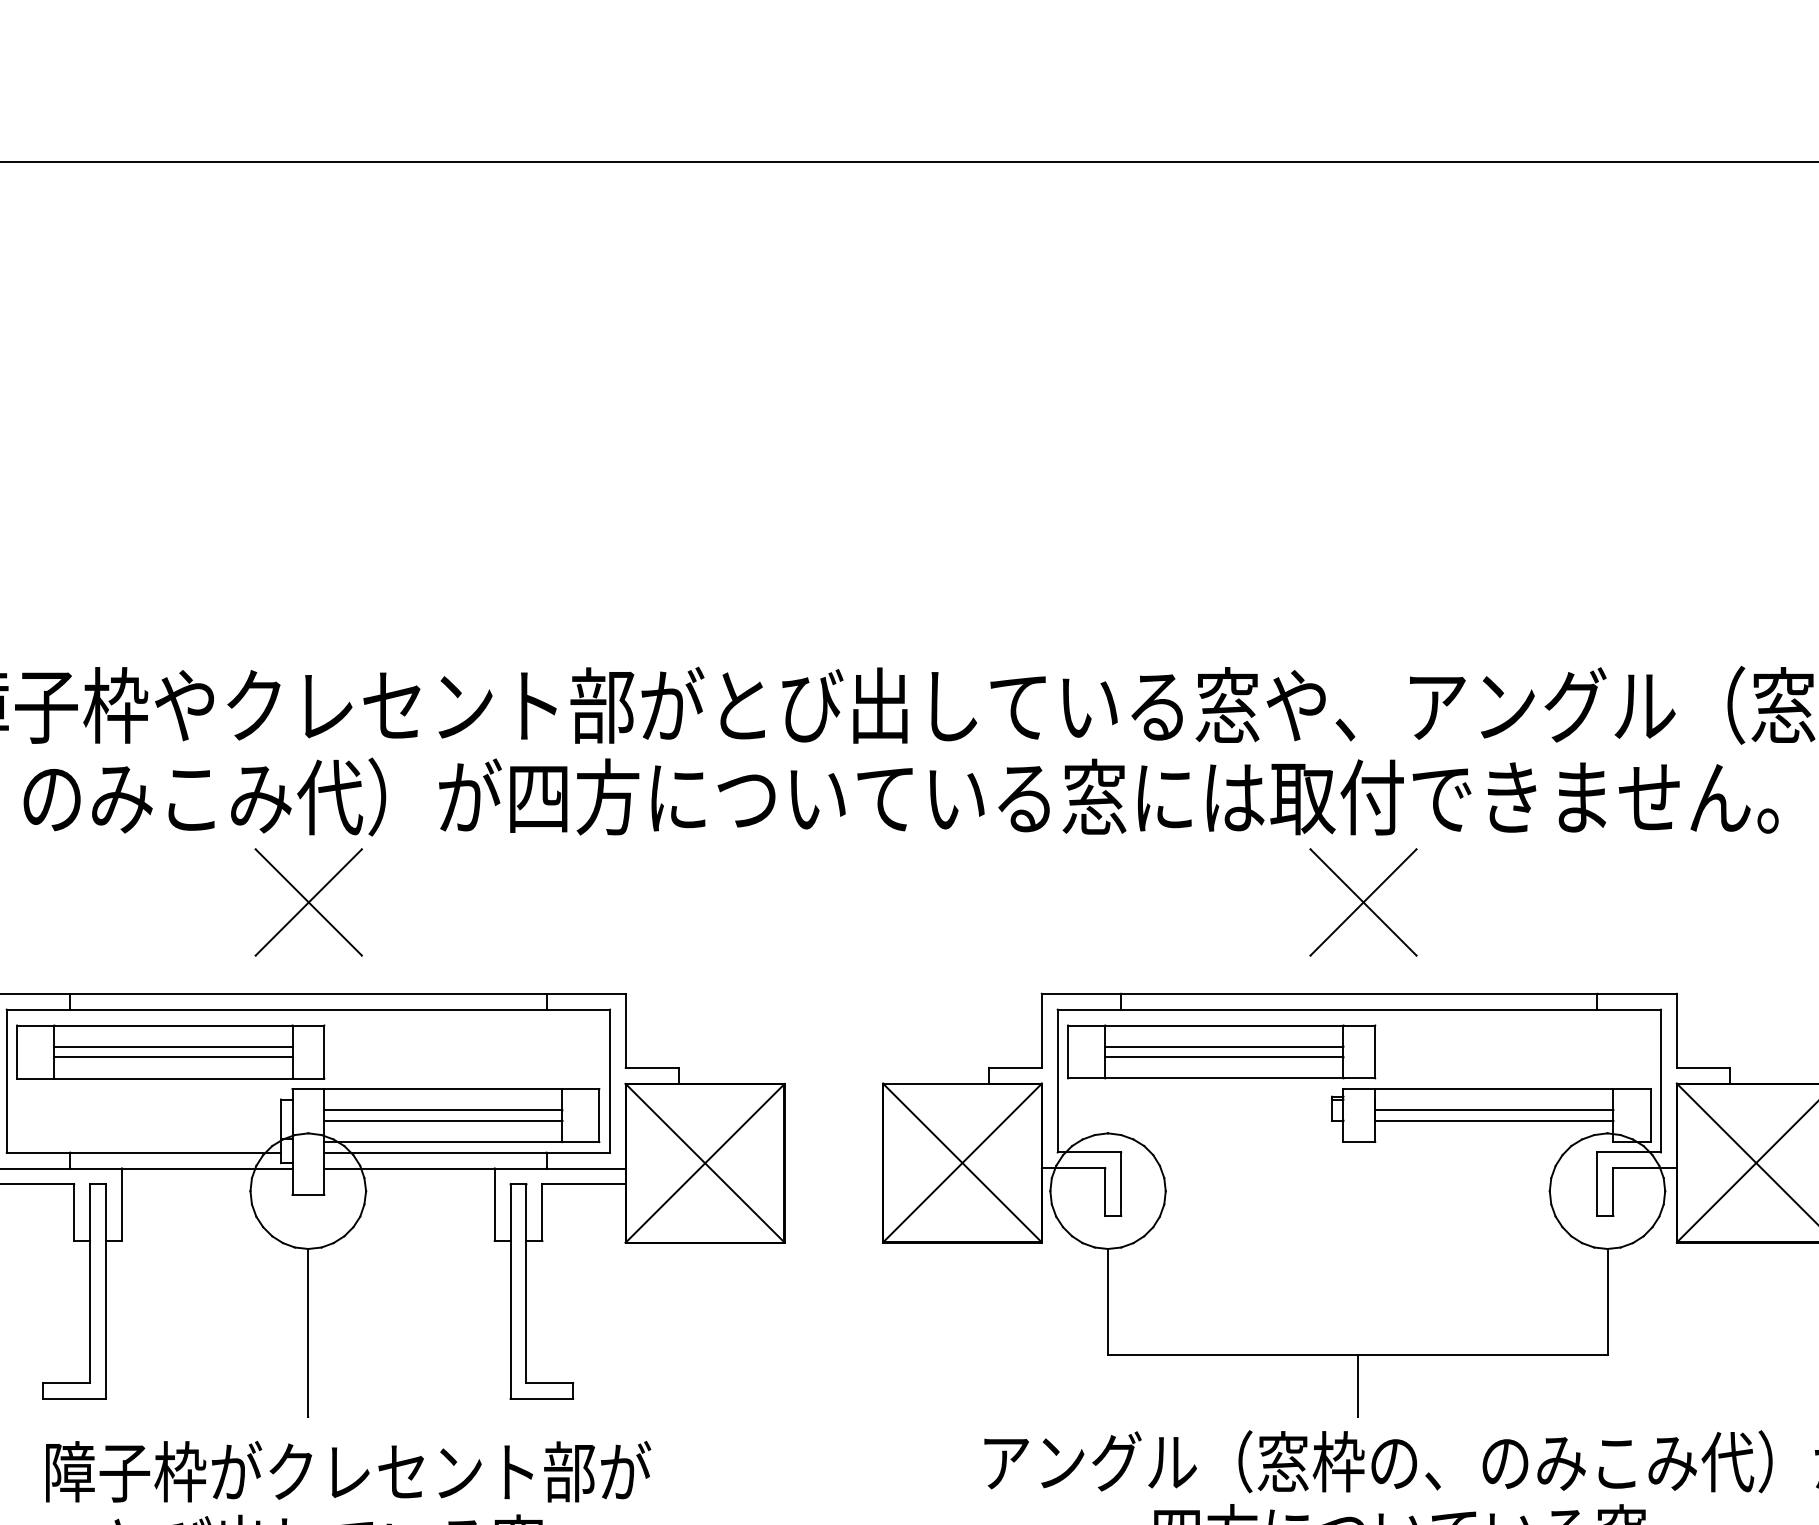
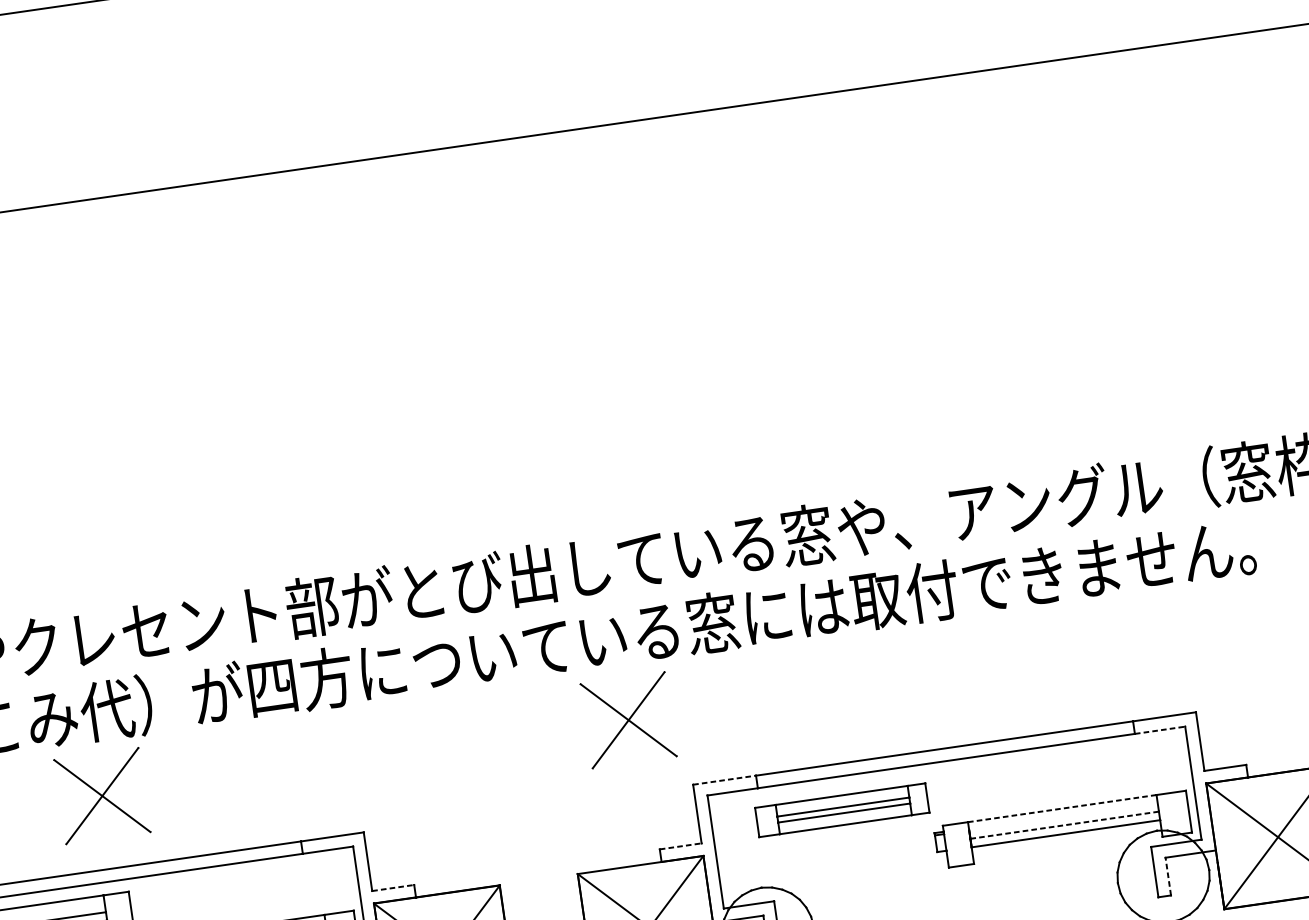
part: (1363, 902) -> (628, 720), moved
line: (1081, 993) -> (724, 779), solid -> dashed
line: (1629, 1009) -> (1160, 730), solid -> dashed
part: (1221, 1051) -> (842, 809), size x0.7
line: (1015, 1067) -> (680, 846), solid -> dashed
line: (652, 1068) -> (393, 888), solid -> dashed
line: (1494, 1089) -> (1062, 808), solid -> dashed
line: (1494, 1110) -> (1064, 825), solid -> dashed
line: (1613, 1192) -> (1168, 876), solid -> dashed

